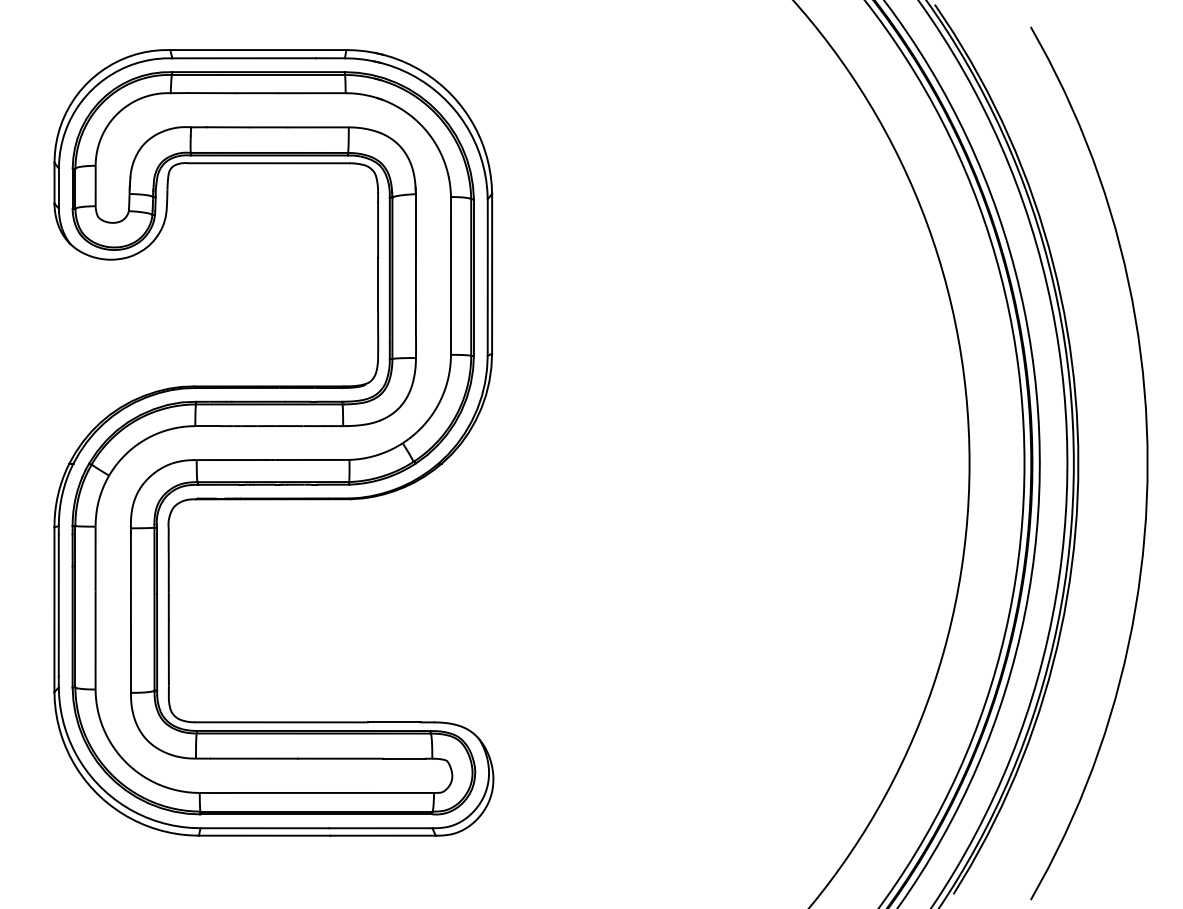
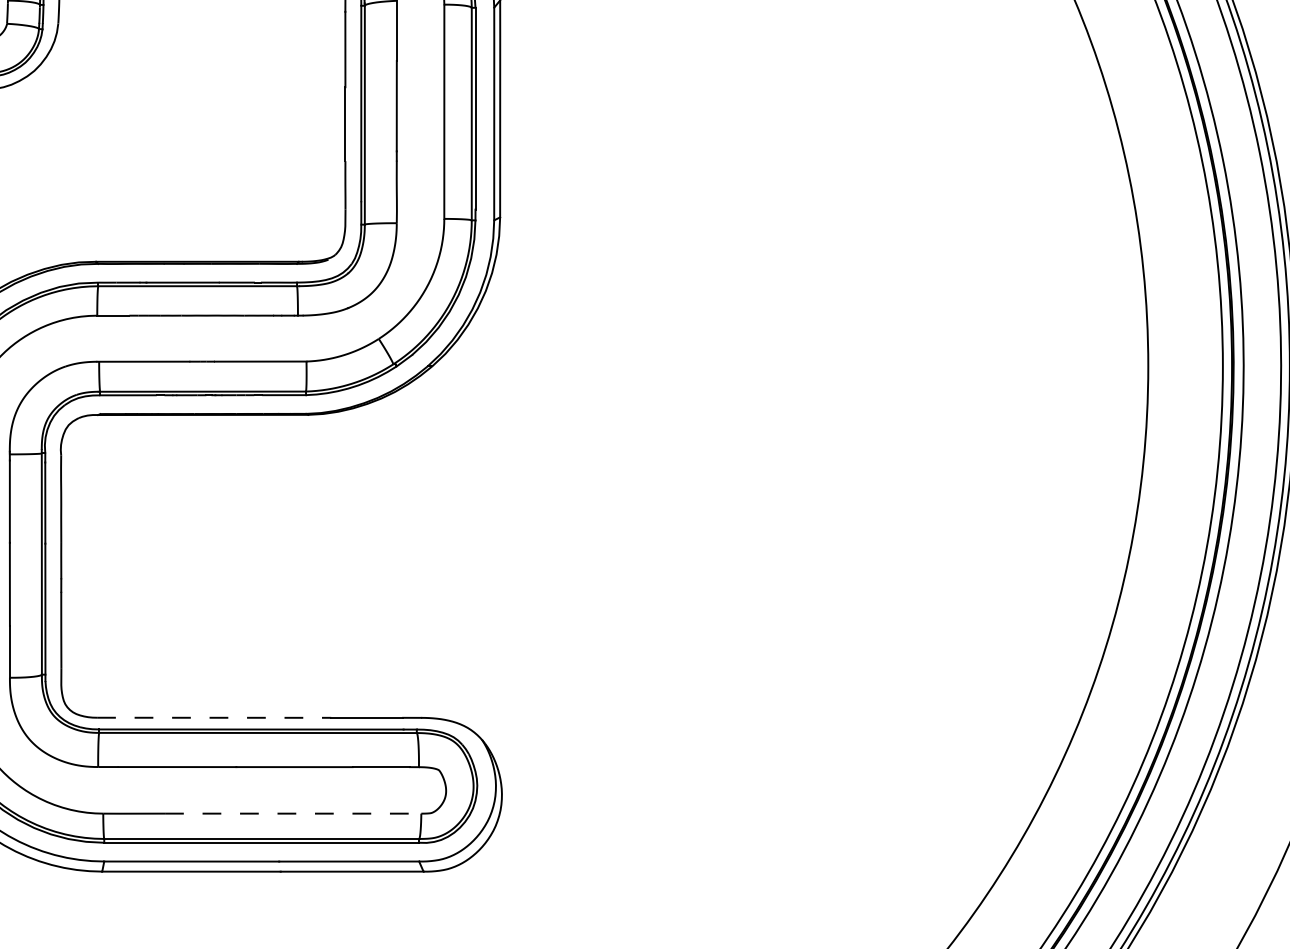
line: (281, 722) -> (214, 717), solid -> dashed
line: (340, 792) -> (294, 813), solid -> dashed

